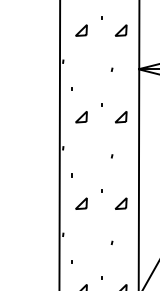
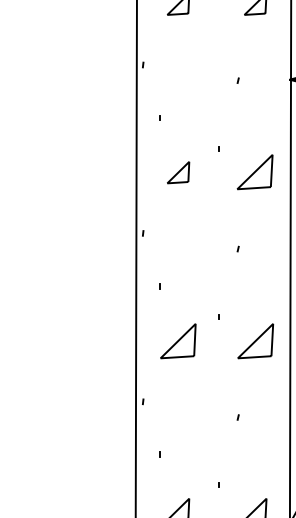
part: (121, 117) -> (256, 173), size x1.6
part: (81, 203) -> (178, 340), size x1.6
part: (120, 203) -> (254, 340), size x1.6

